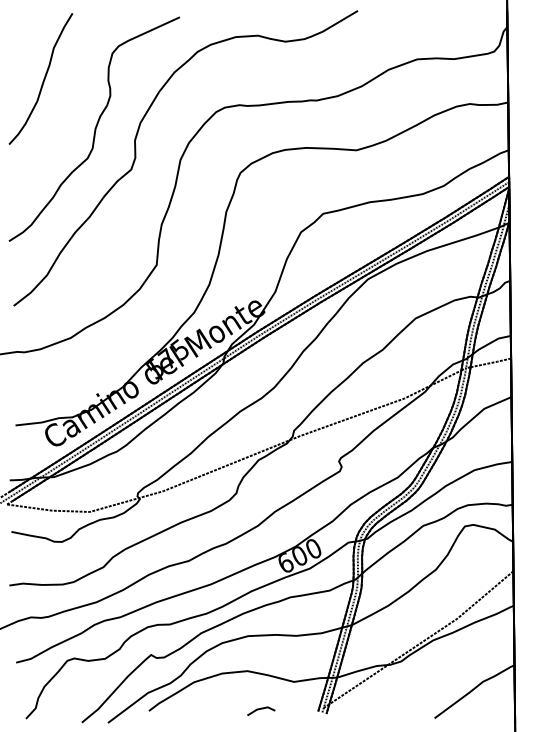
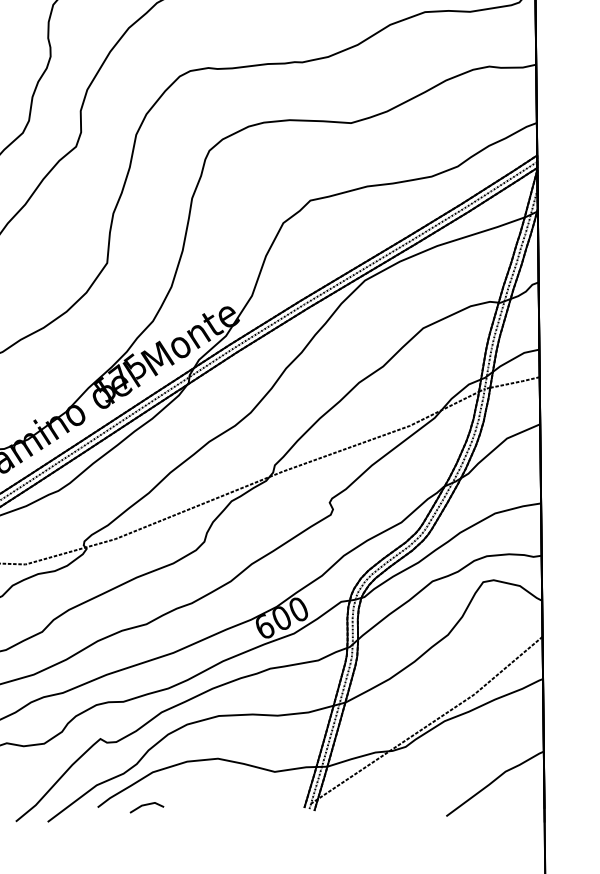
line: (261, 709) -> (147, 805), moved

